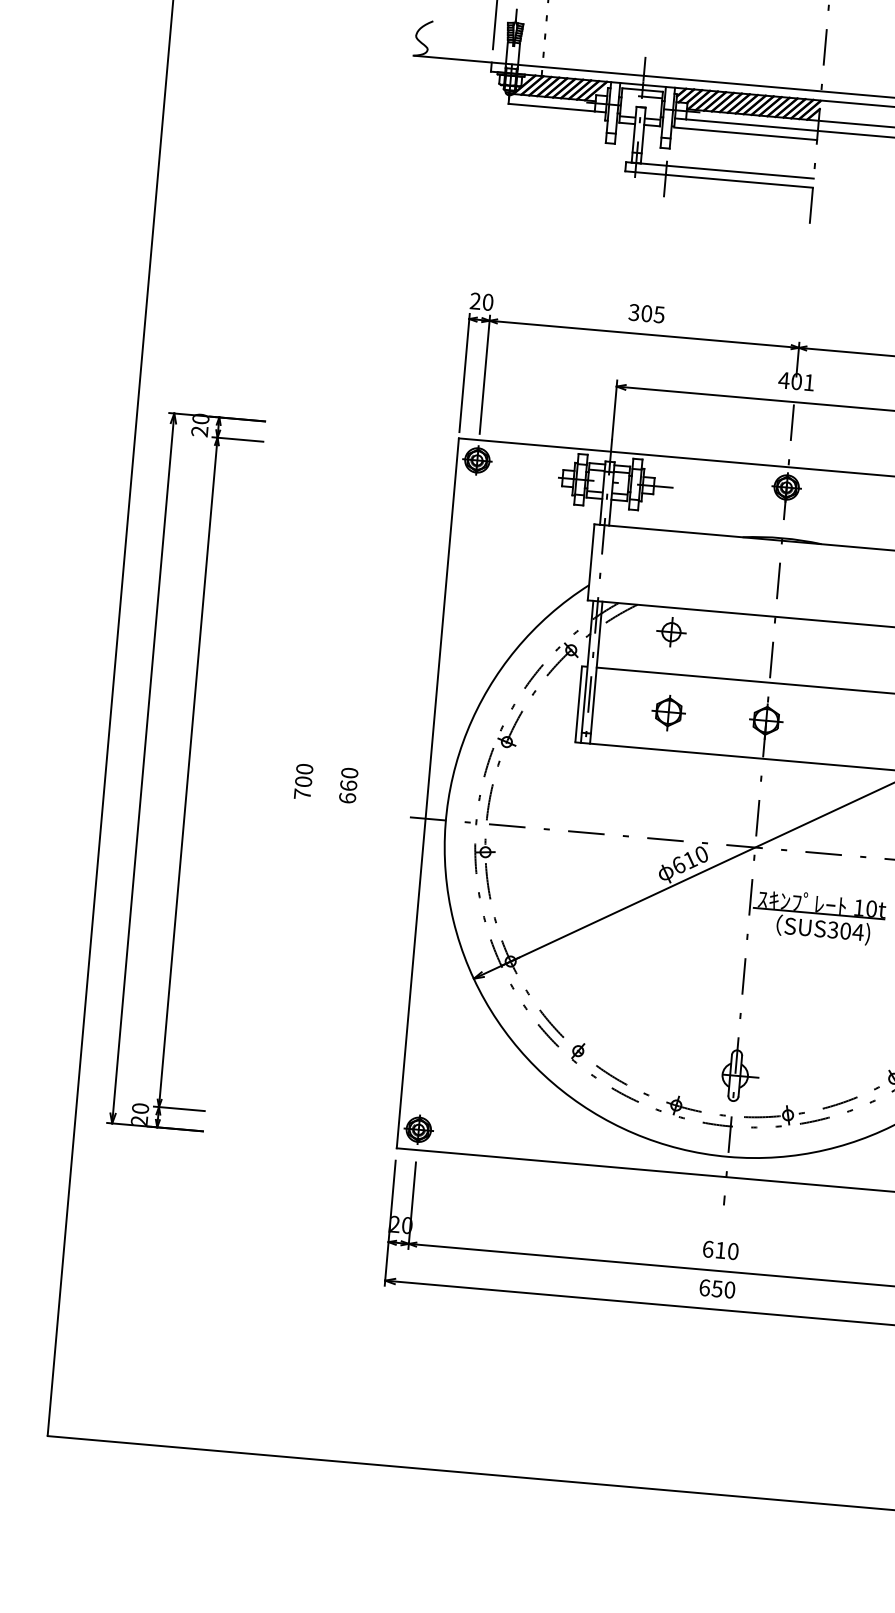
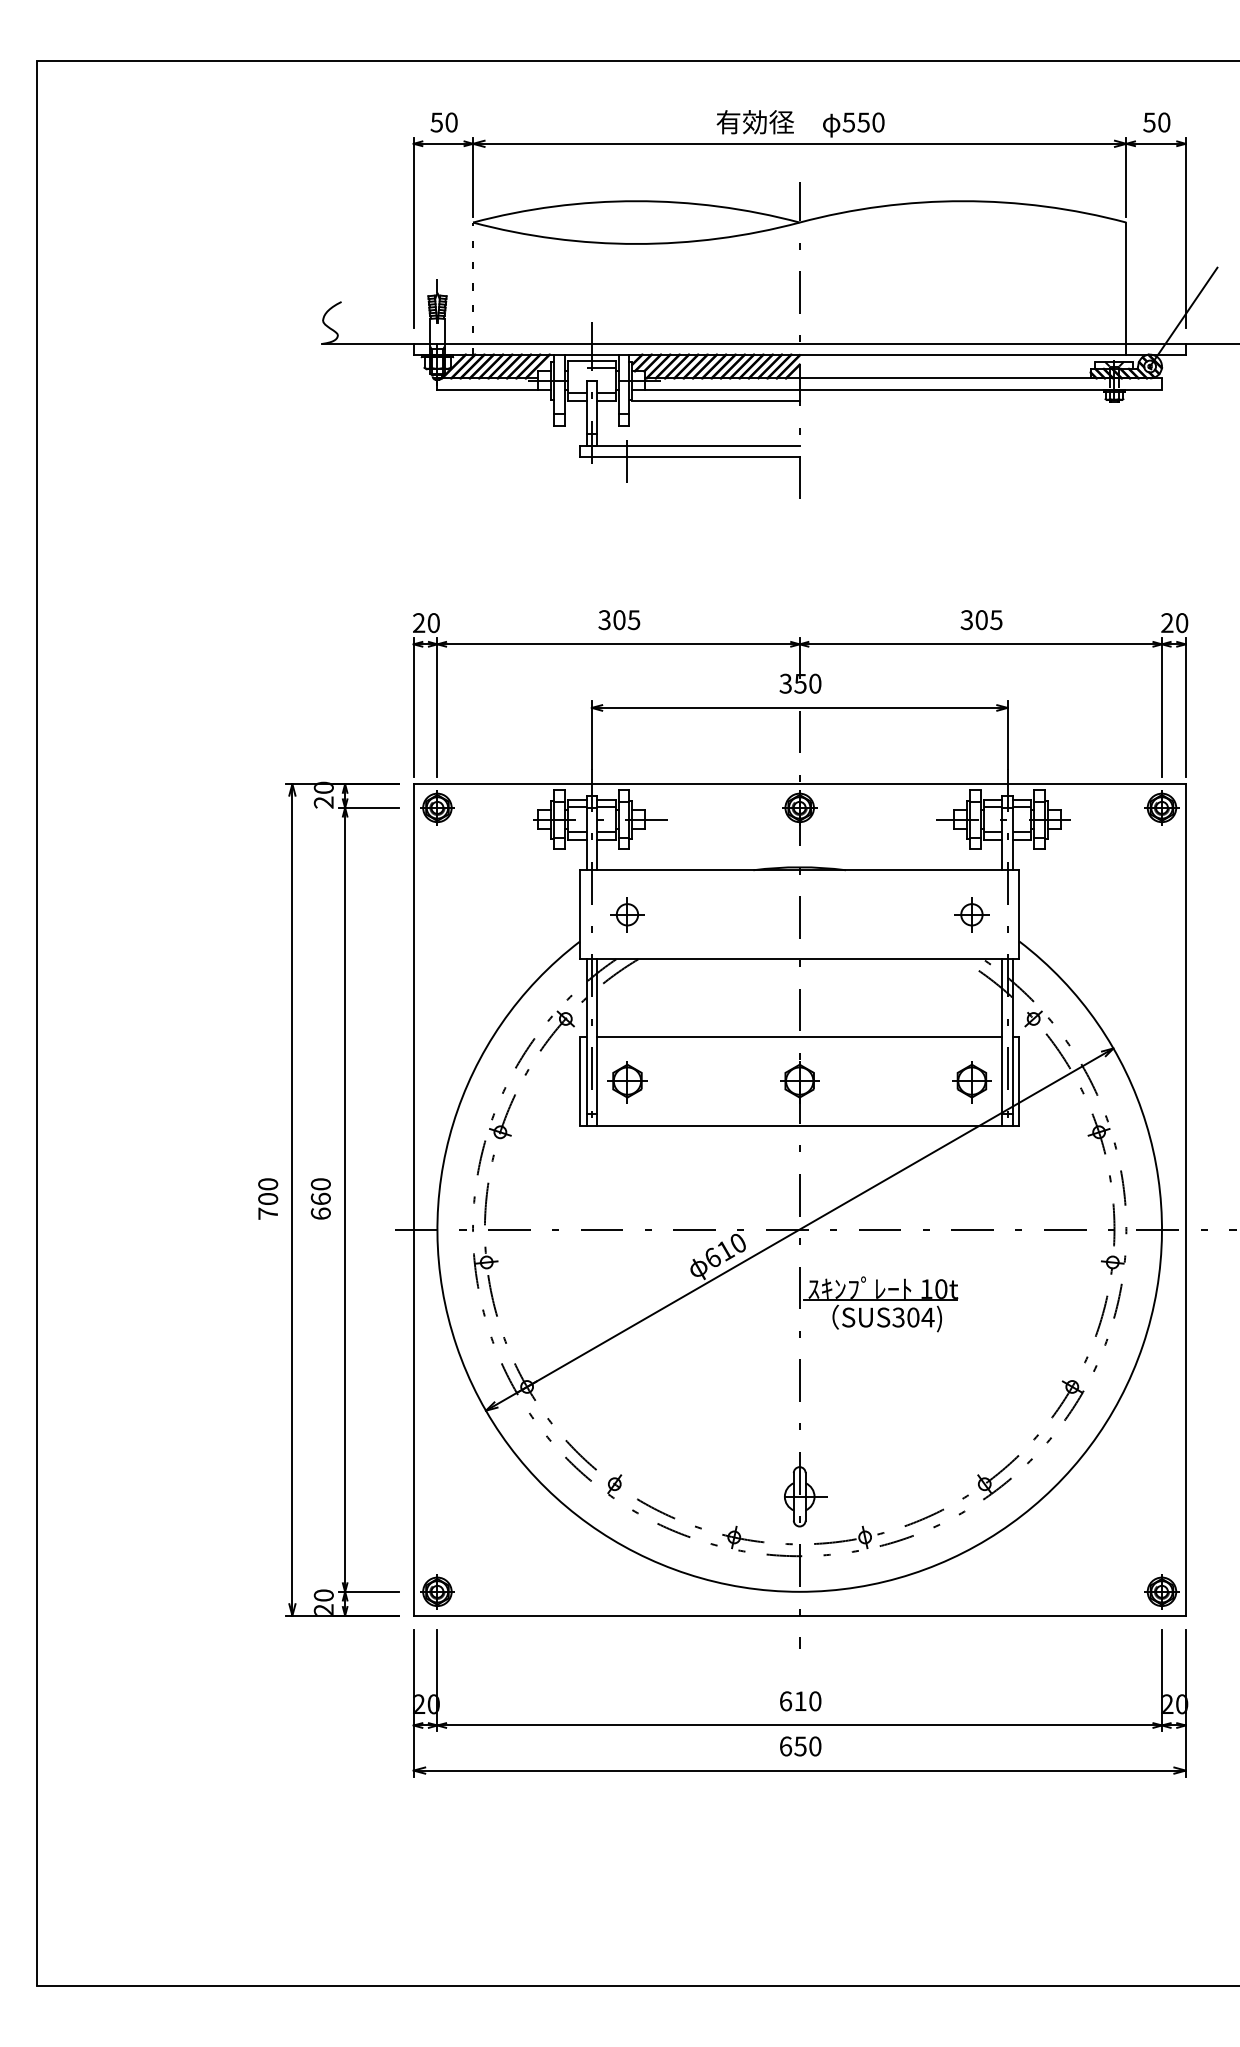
text: (796, 381) -> (800, 683), 401 -> 350
part: (671, 631) -> (627, 914), moved
part: (668, 713) -> (627, 1082), moved
part: (186, 771) -> (342, 1198), moved

